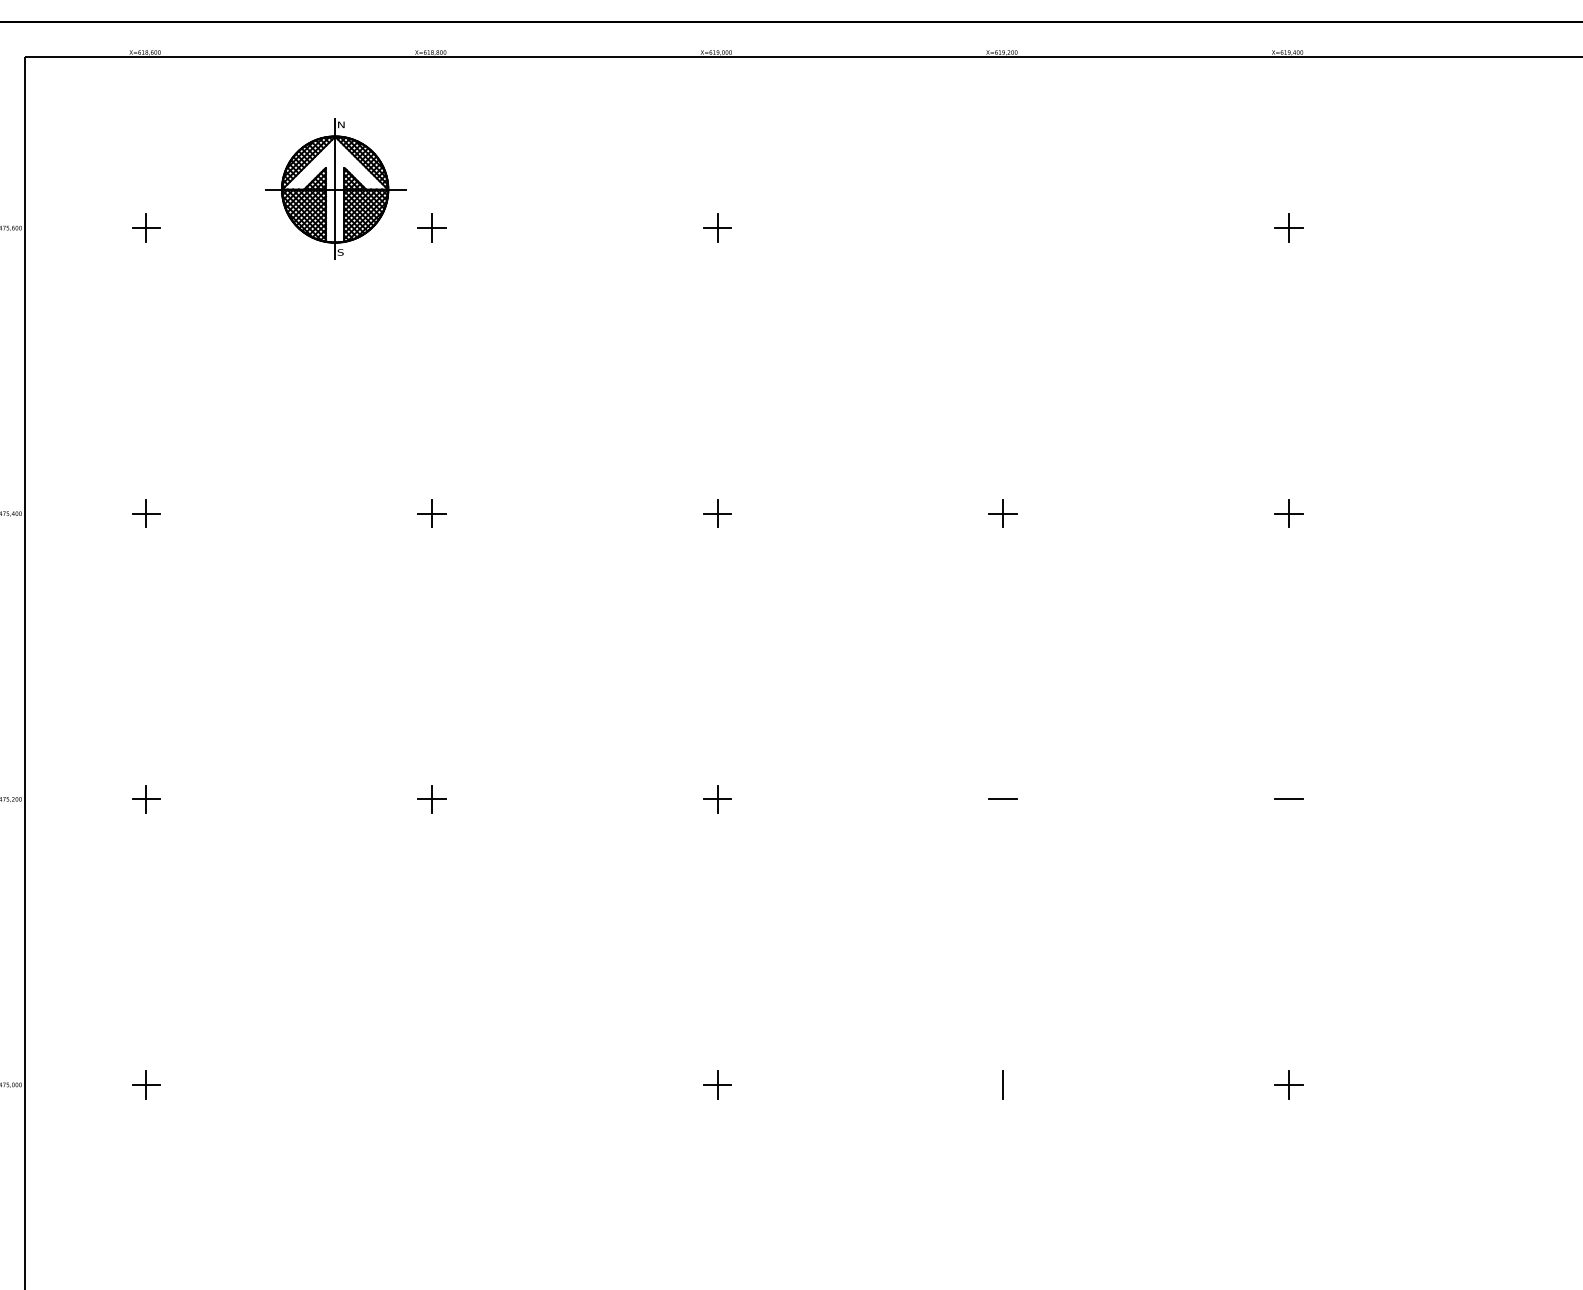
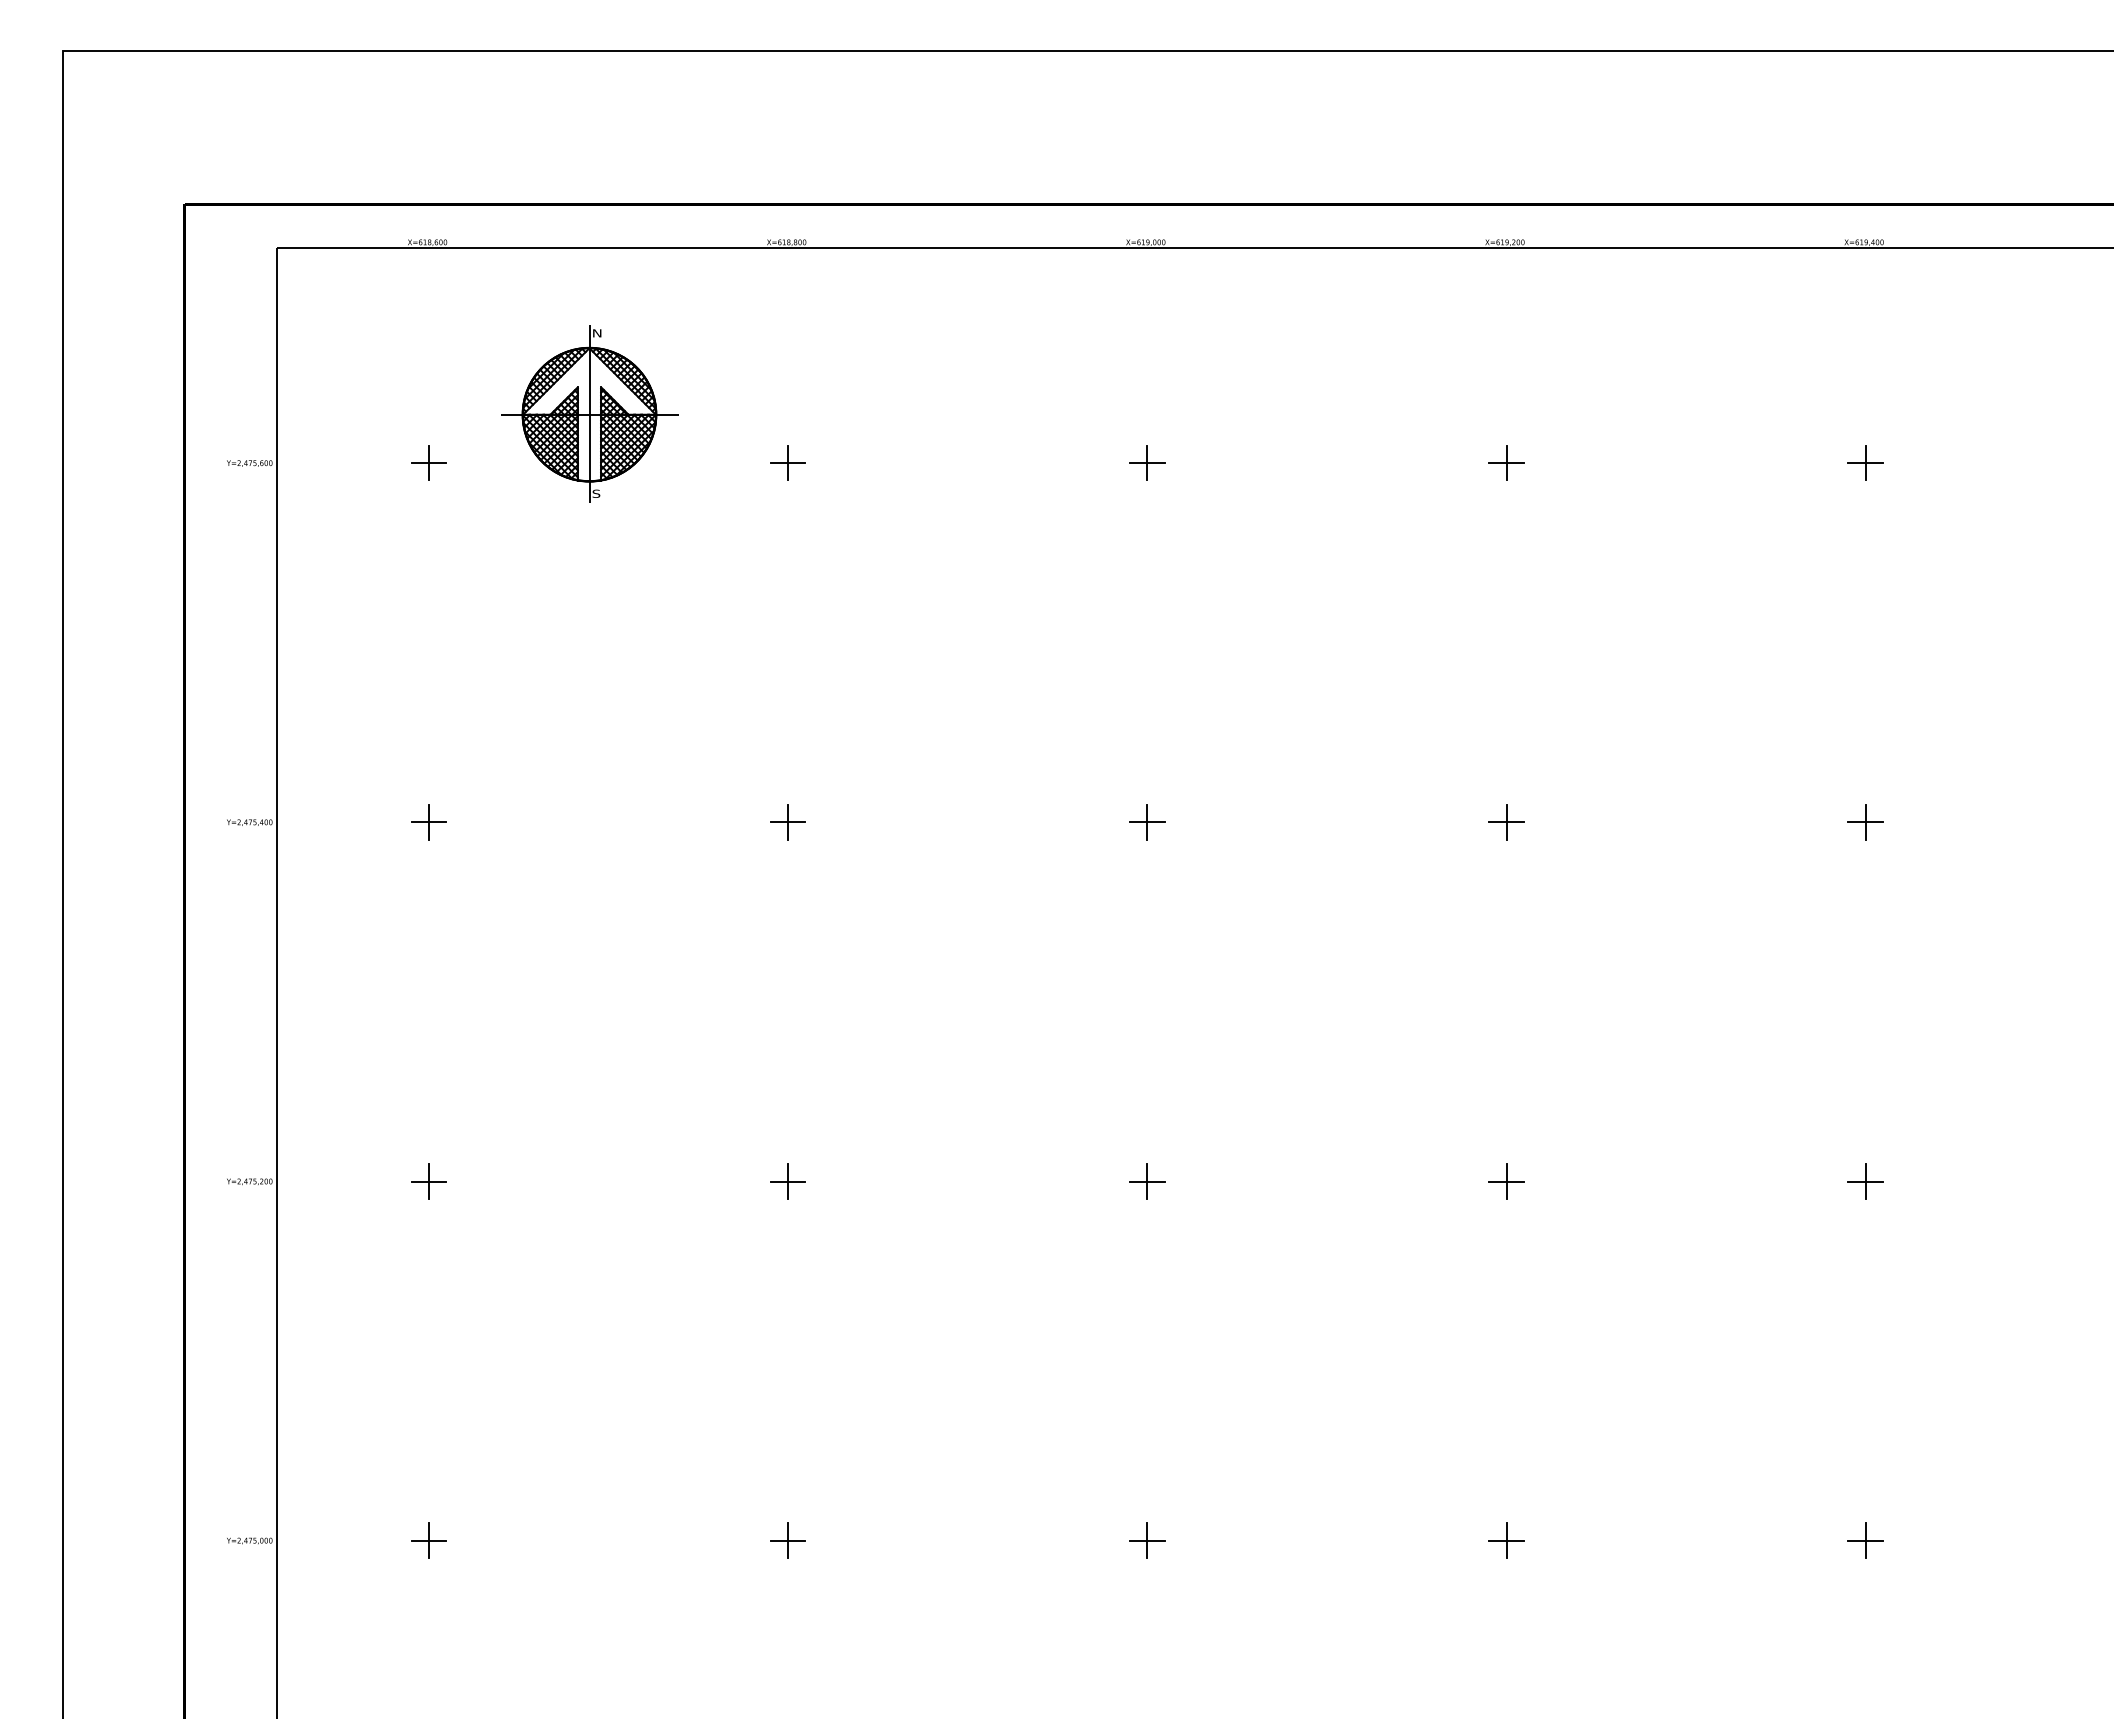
part: (335, 188) -> (589, 413), moved
part: (1003, 227) -> (1506, 462), added
line: (1003, 799) -> (1506, 1181), added
line: (1288, 799) -> (1865, 1181), added
part: (431, 1084) -> (787, 1540), added
line: (1003, 1084) -> (1506, 1540), added

